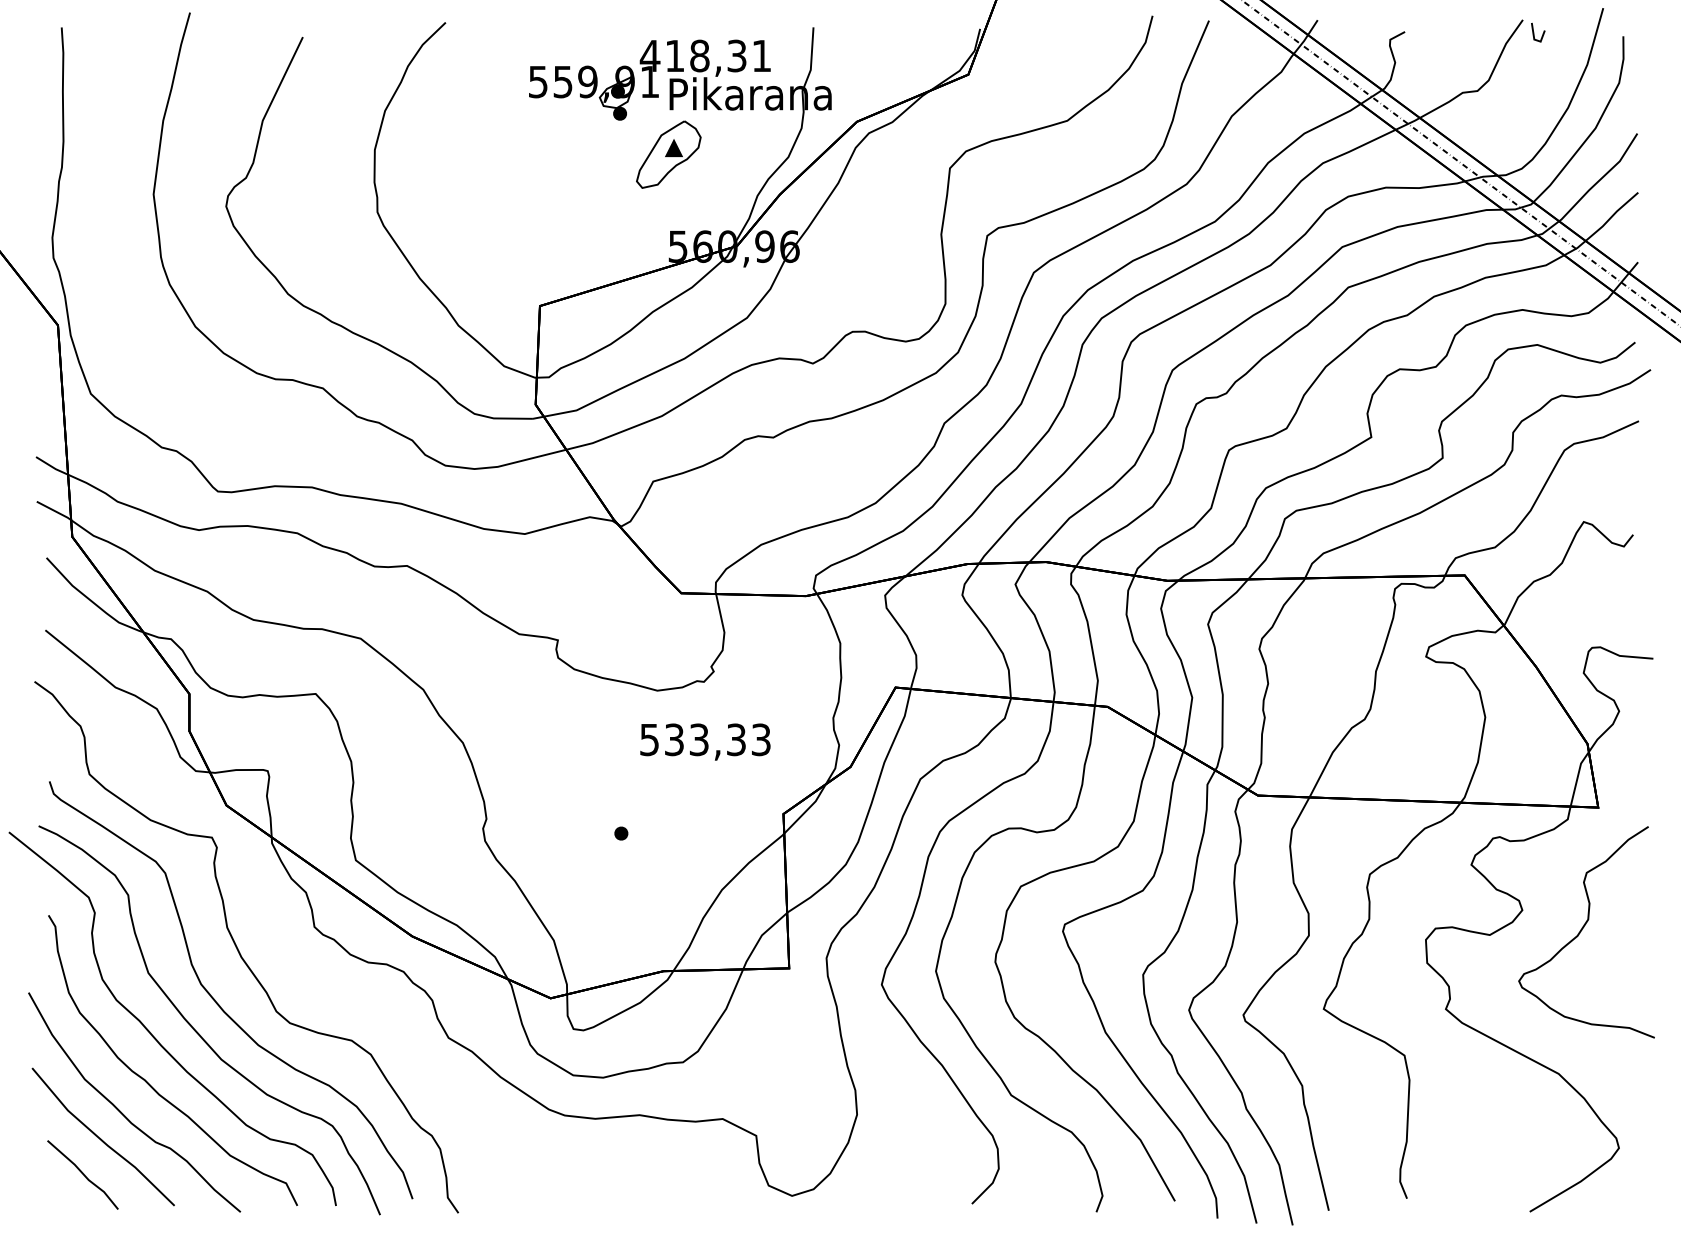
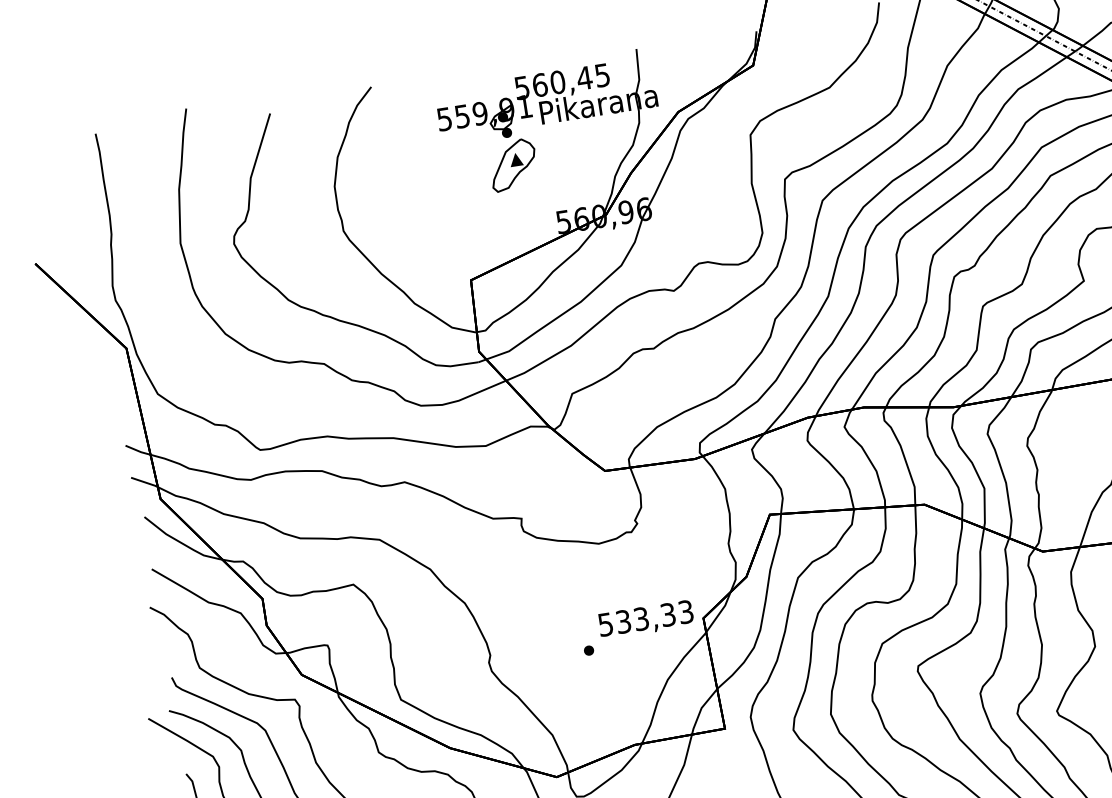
text: (704, 55) -> (561, 81), 418,31 -> 560,45
part: (668, 154) -> (513, 164), moved
text: (705, 741) -> (646, 619), moved

